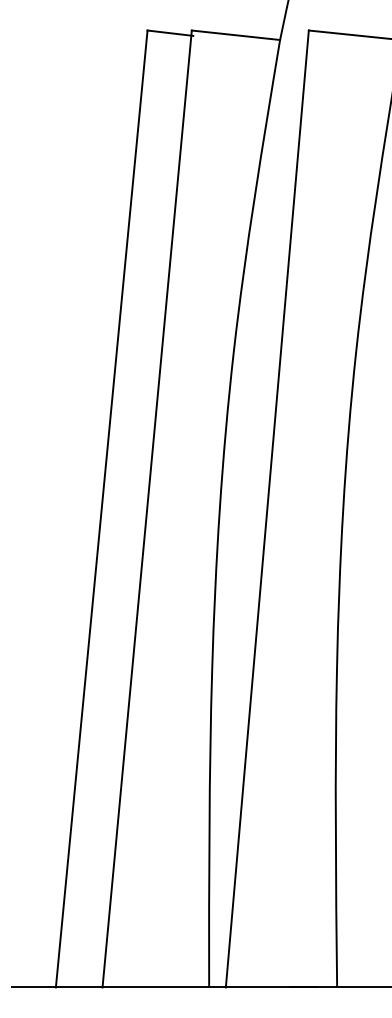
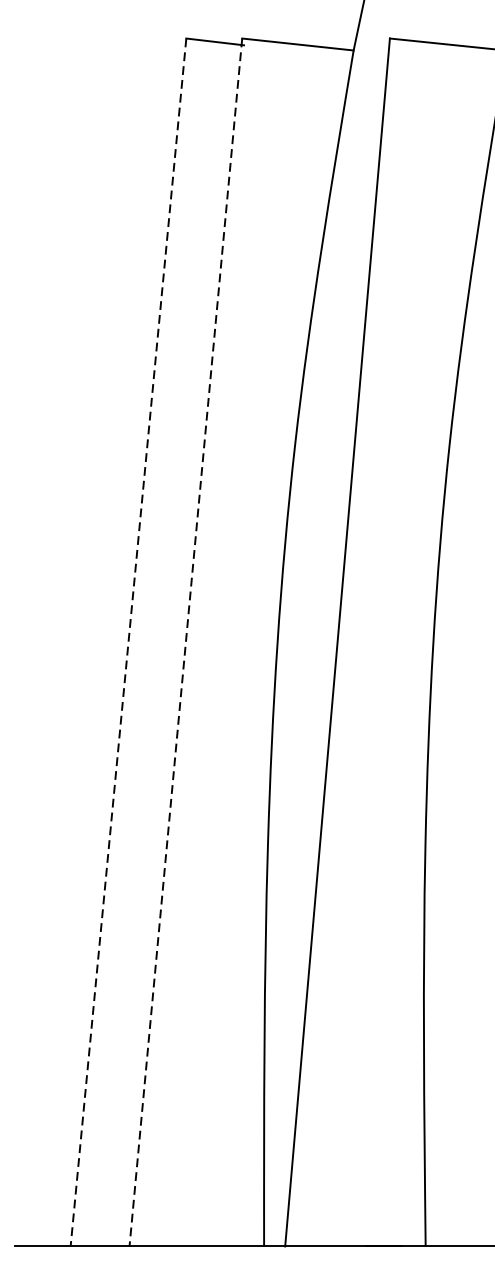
line: (101, 509) -> (128, 643), solid -> dashed
line: (147, 509) -> (186, 643), solid -> dashed

